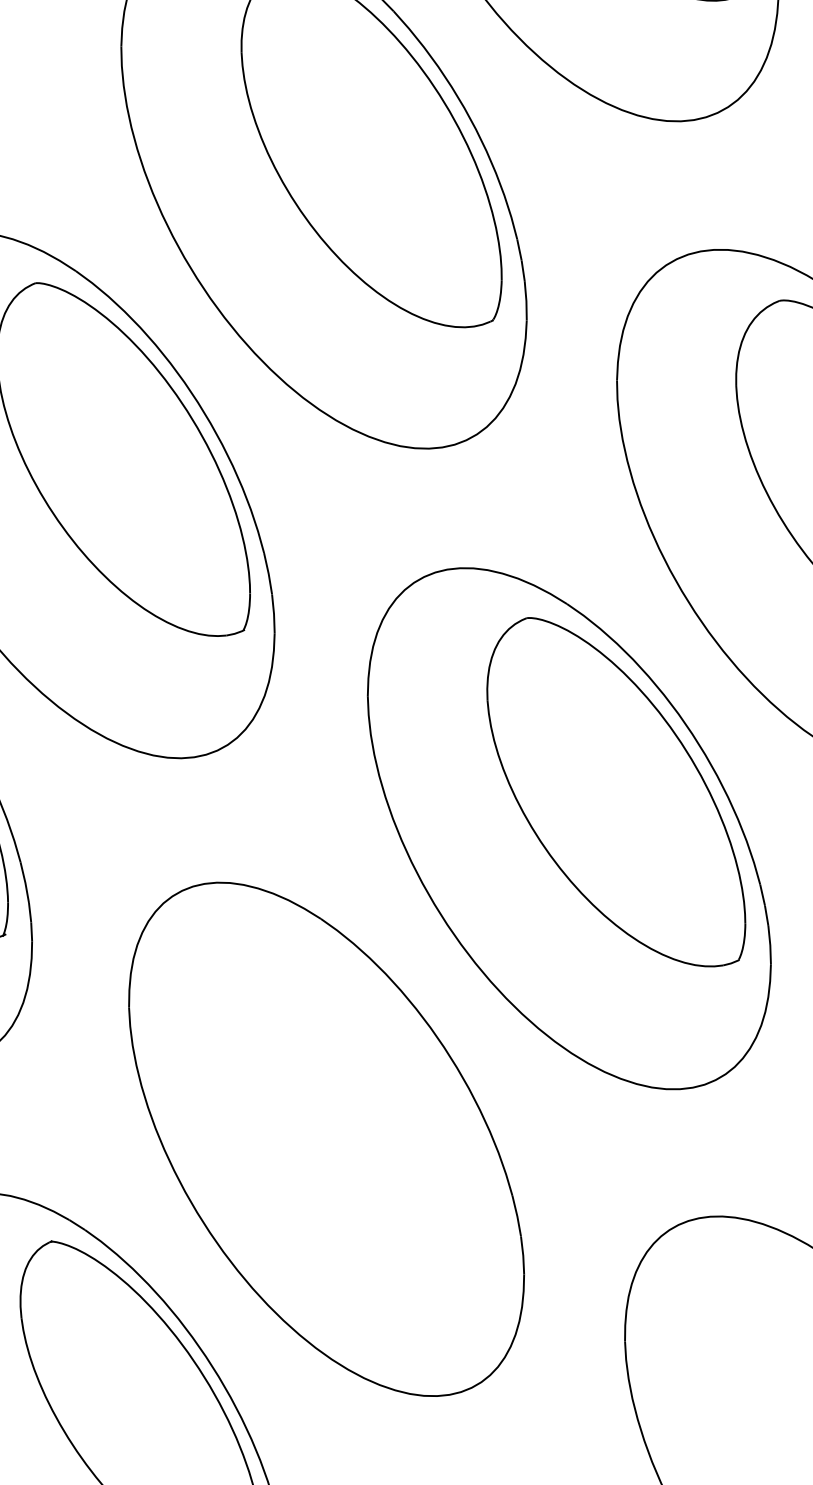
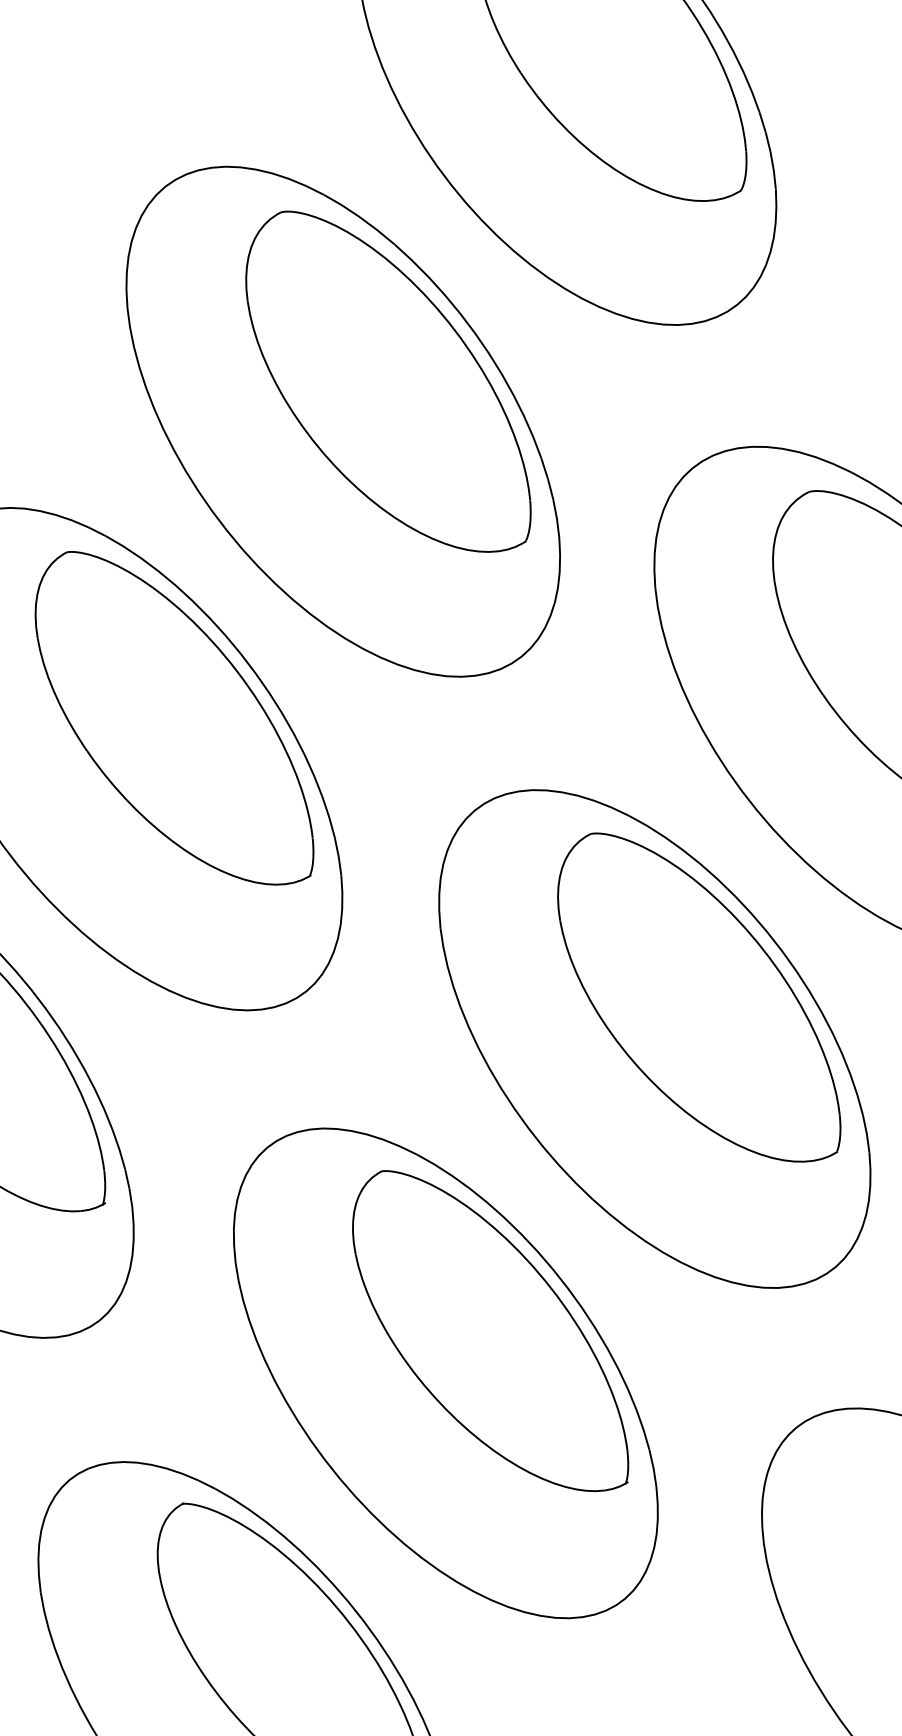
part: (375, 1102) -> (490, 1331), added

